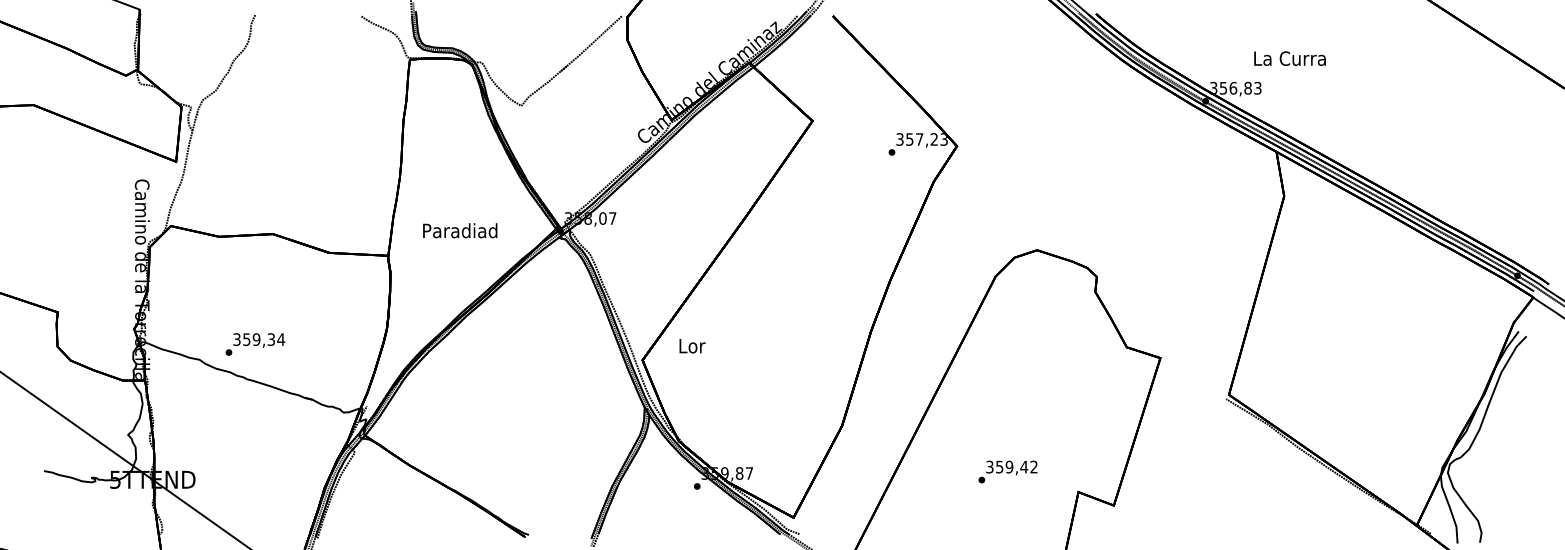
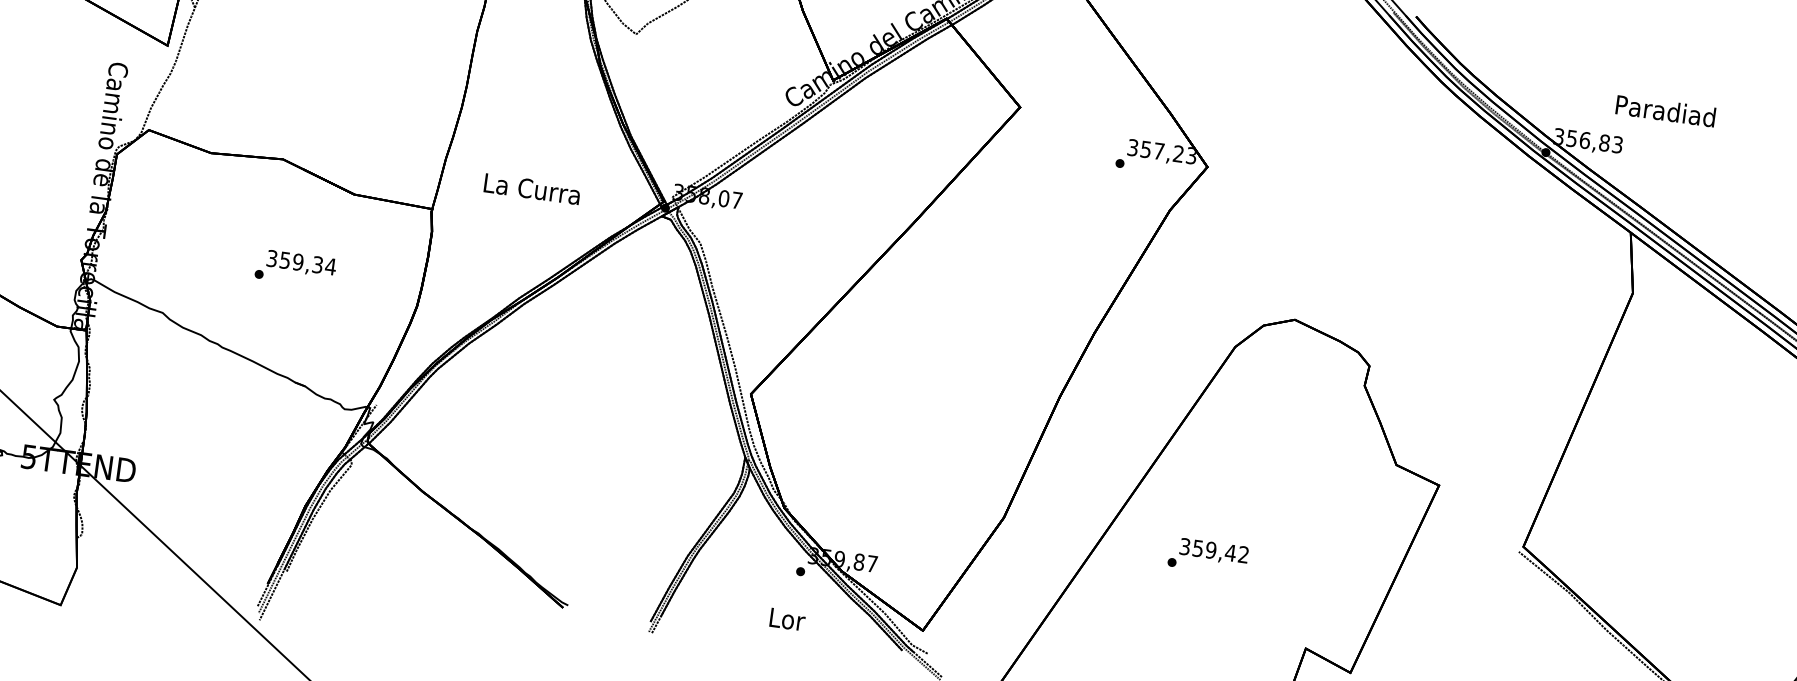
text: (1290, 57) -> (1666, 109), La Curra -> Paradiad
text: (460, 230) -> (532, 188), Paradiad -> La Curra
text: (255, 344) -> (295, 268), moved
text: (692, 346) -> (787, 620), moved
text: (1007, 471) -> (1207, 555), moved

